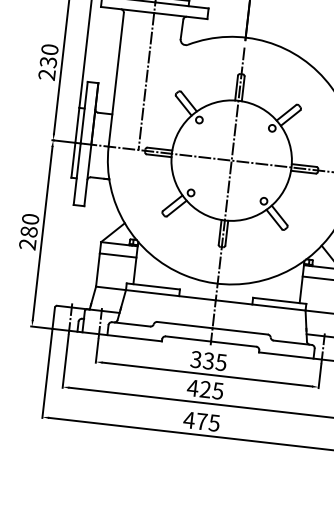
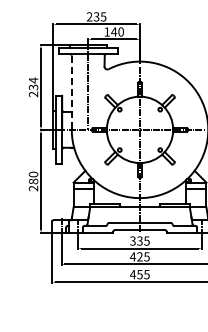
text: (49, 49) -> (33, 80), 230 -> 234
line: (115, 81) -> (71, 93), solid -> dashed
text: (201, 421) -> (139, 274), 475 -> 455

